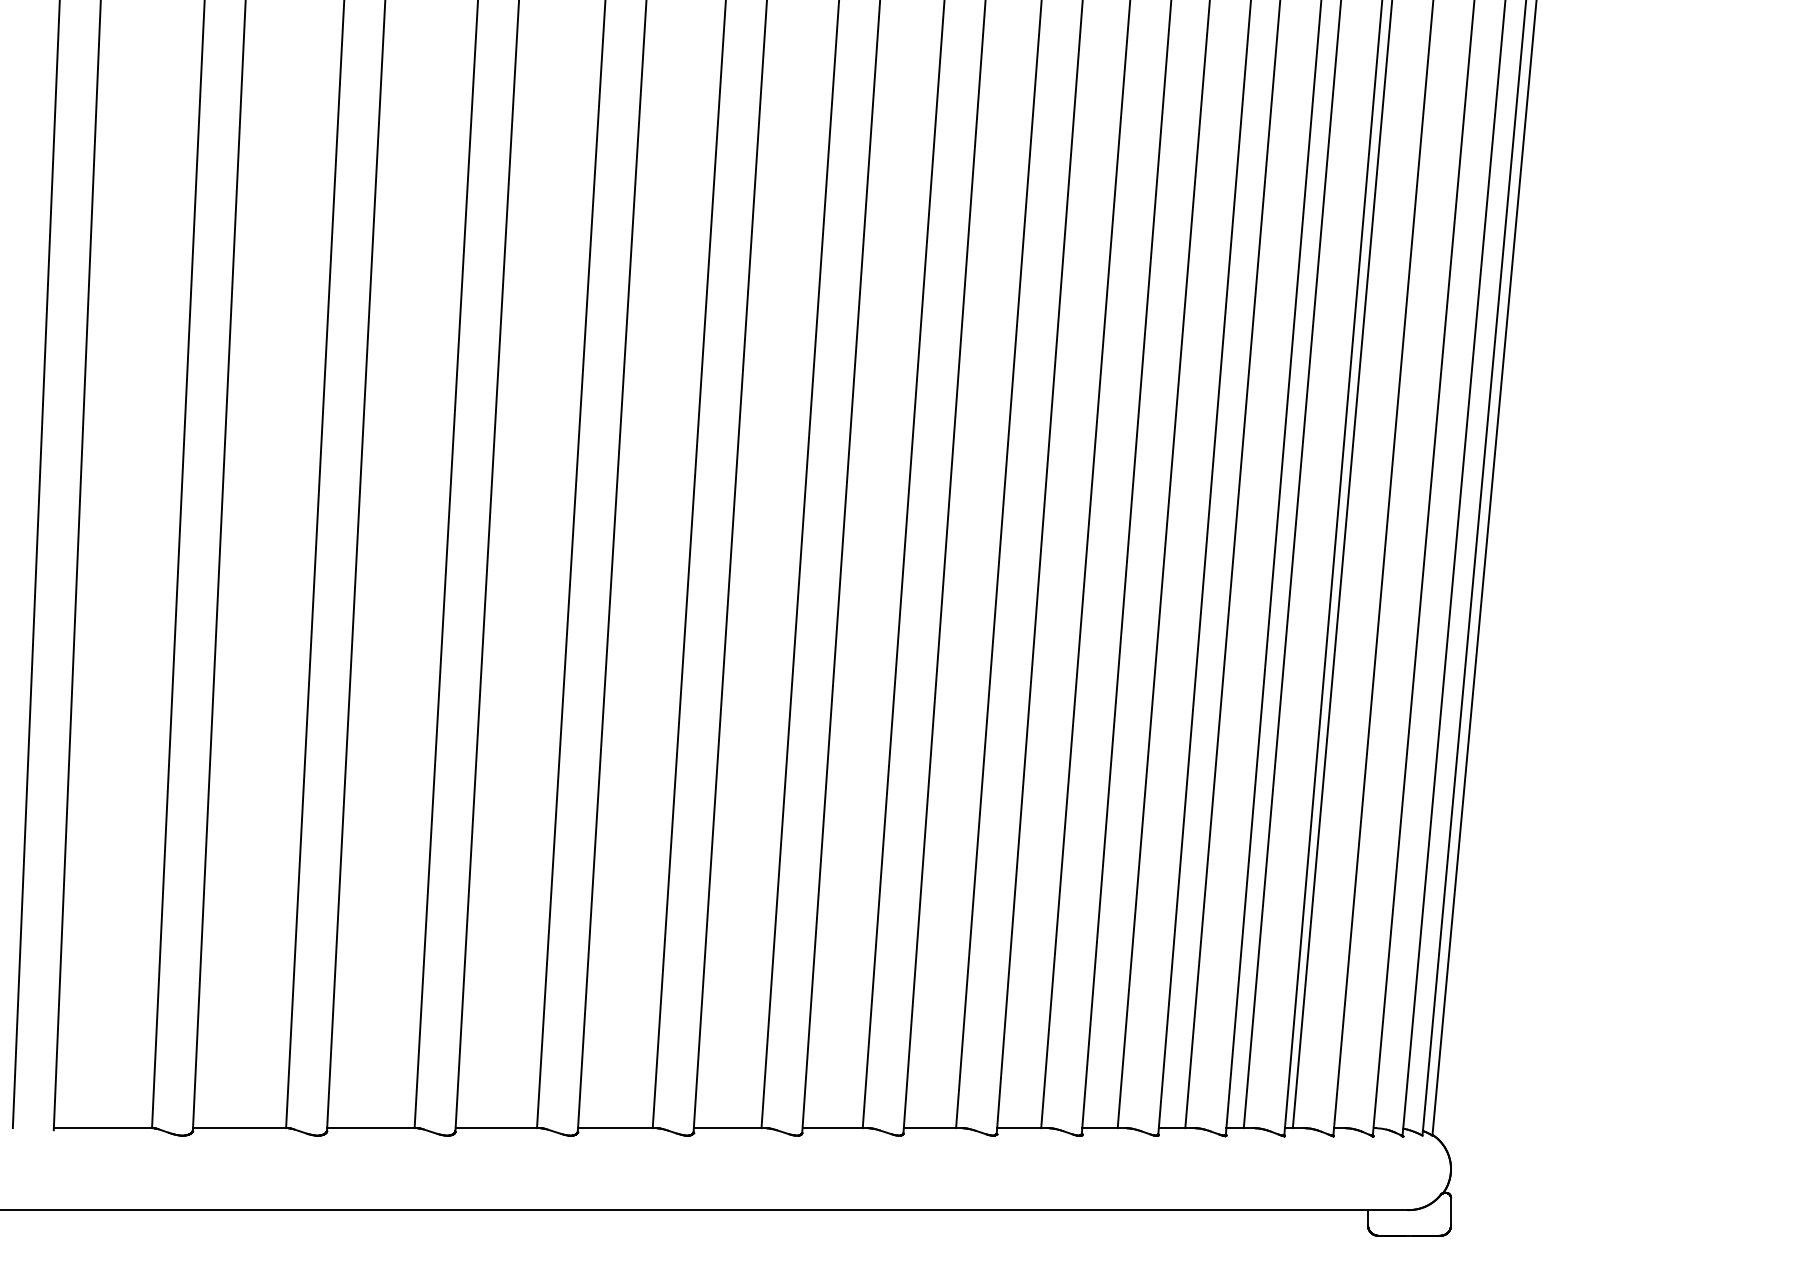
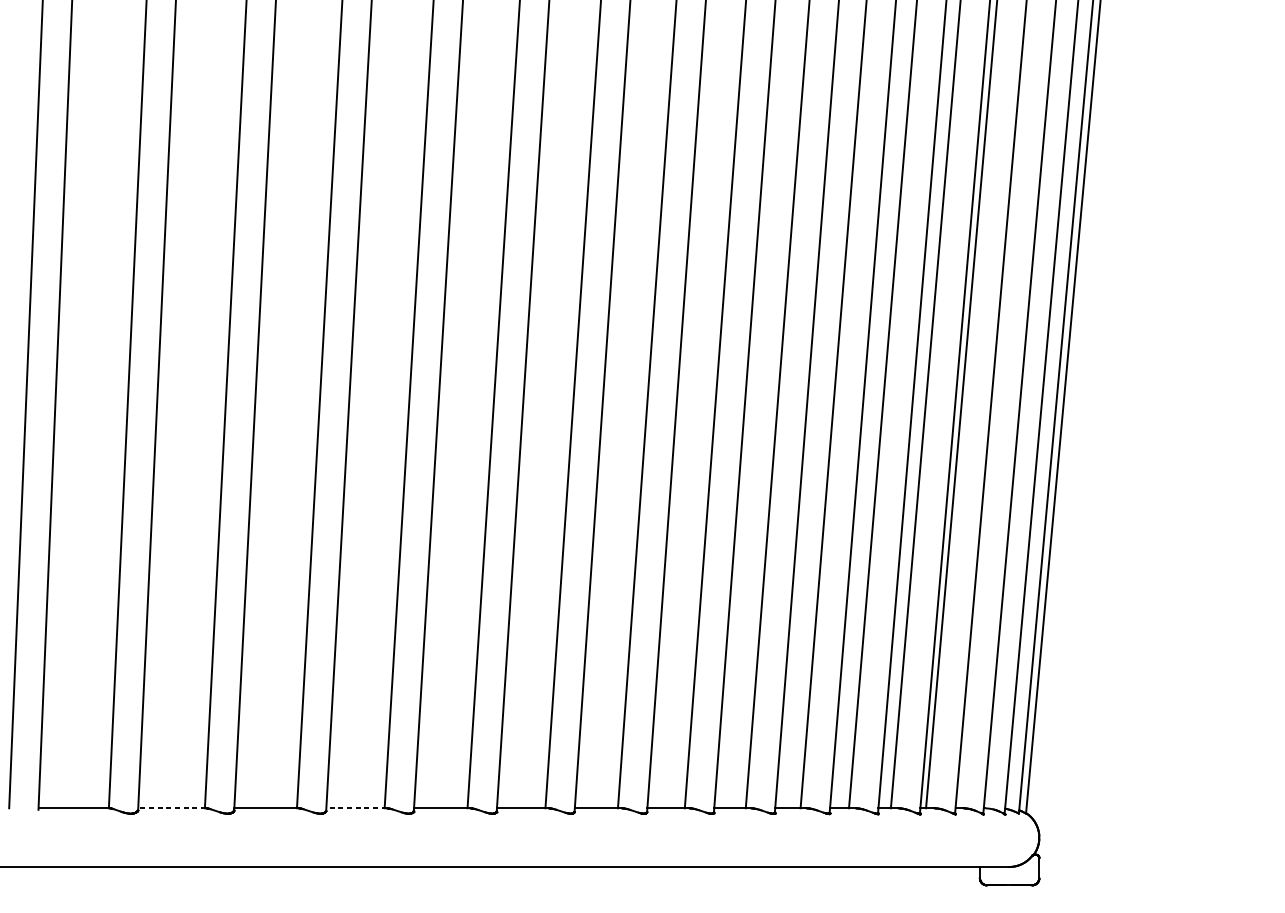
line: (239, 1128) -> (171, 808), solid -> dashed
line: (497, 1128) -> (356, 808), solid -> dashed

